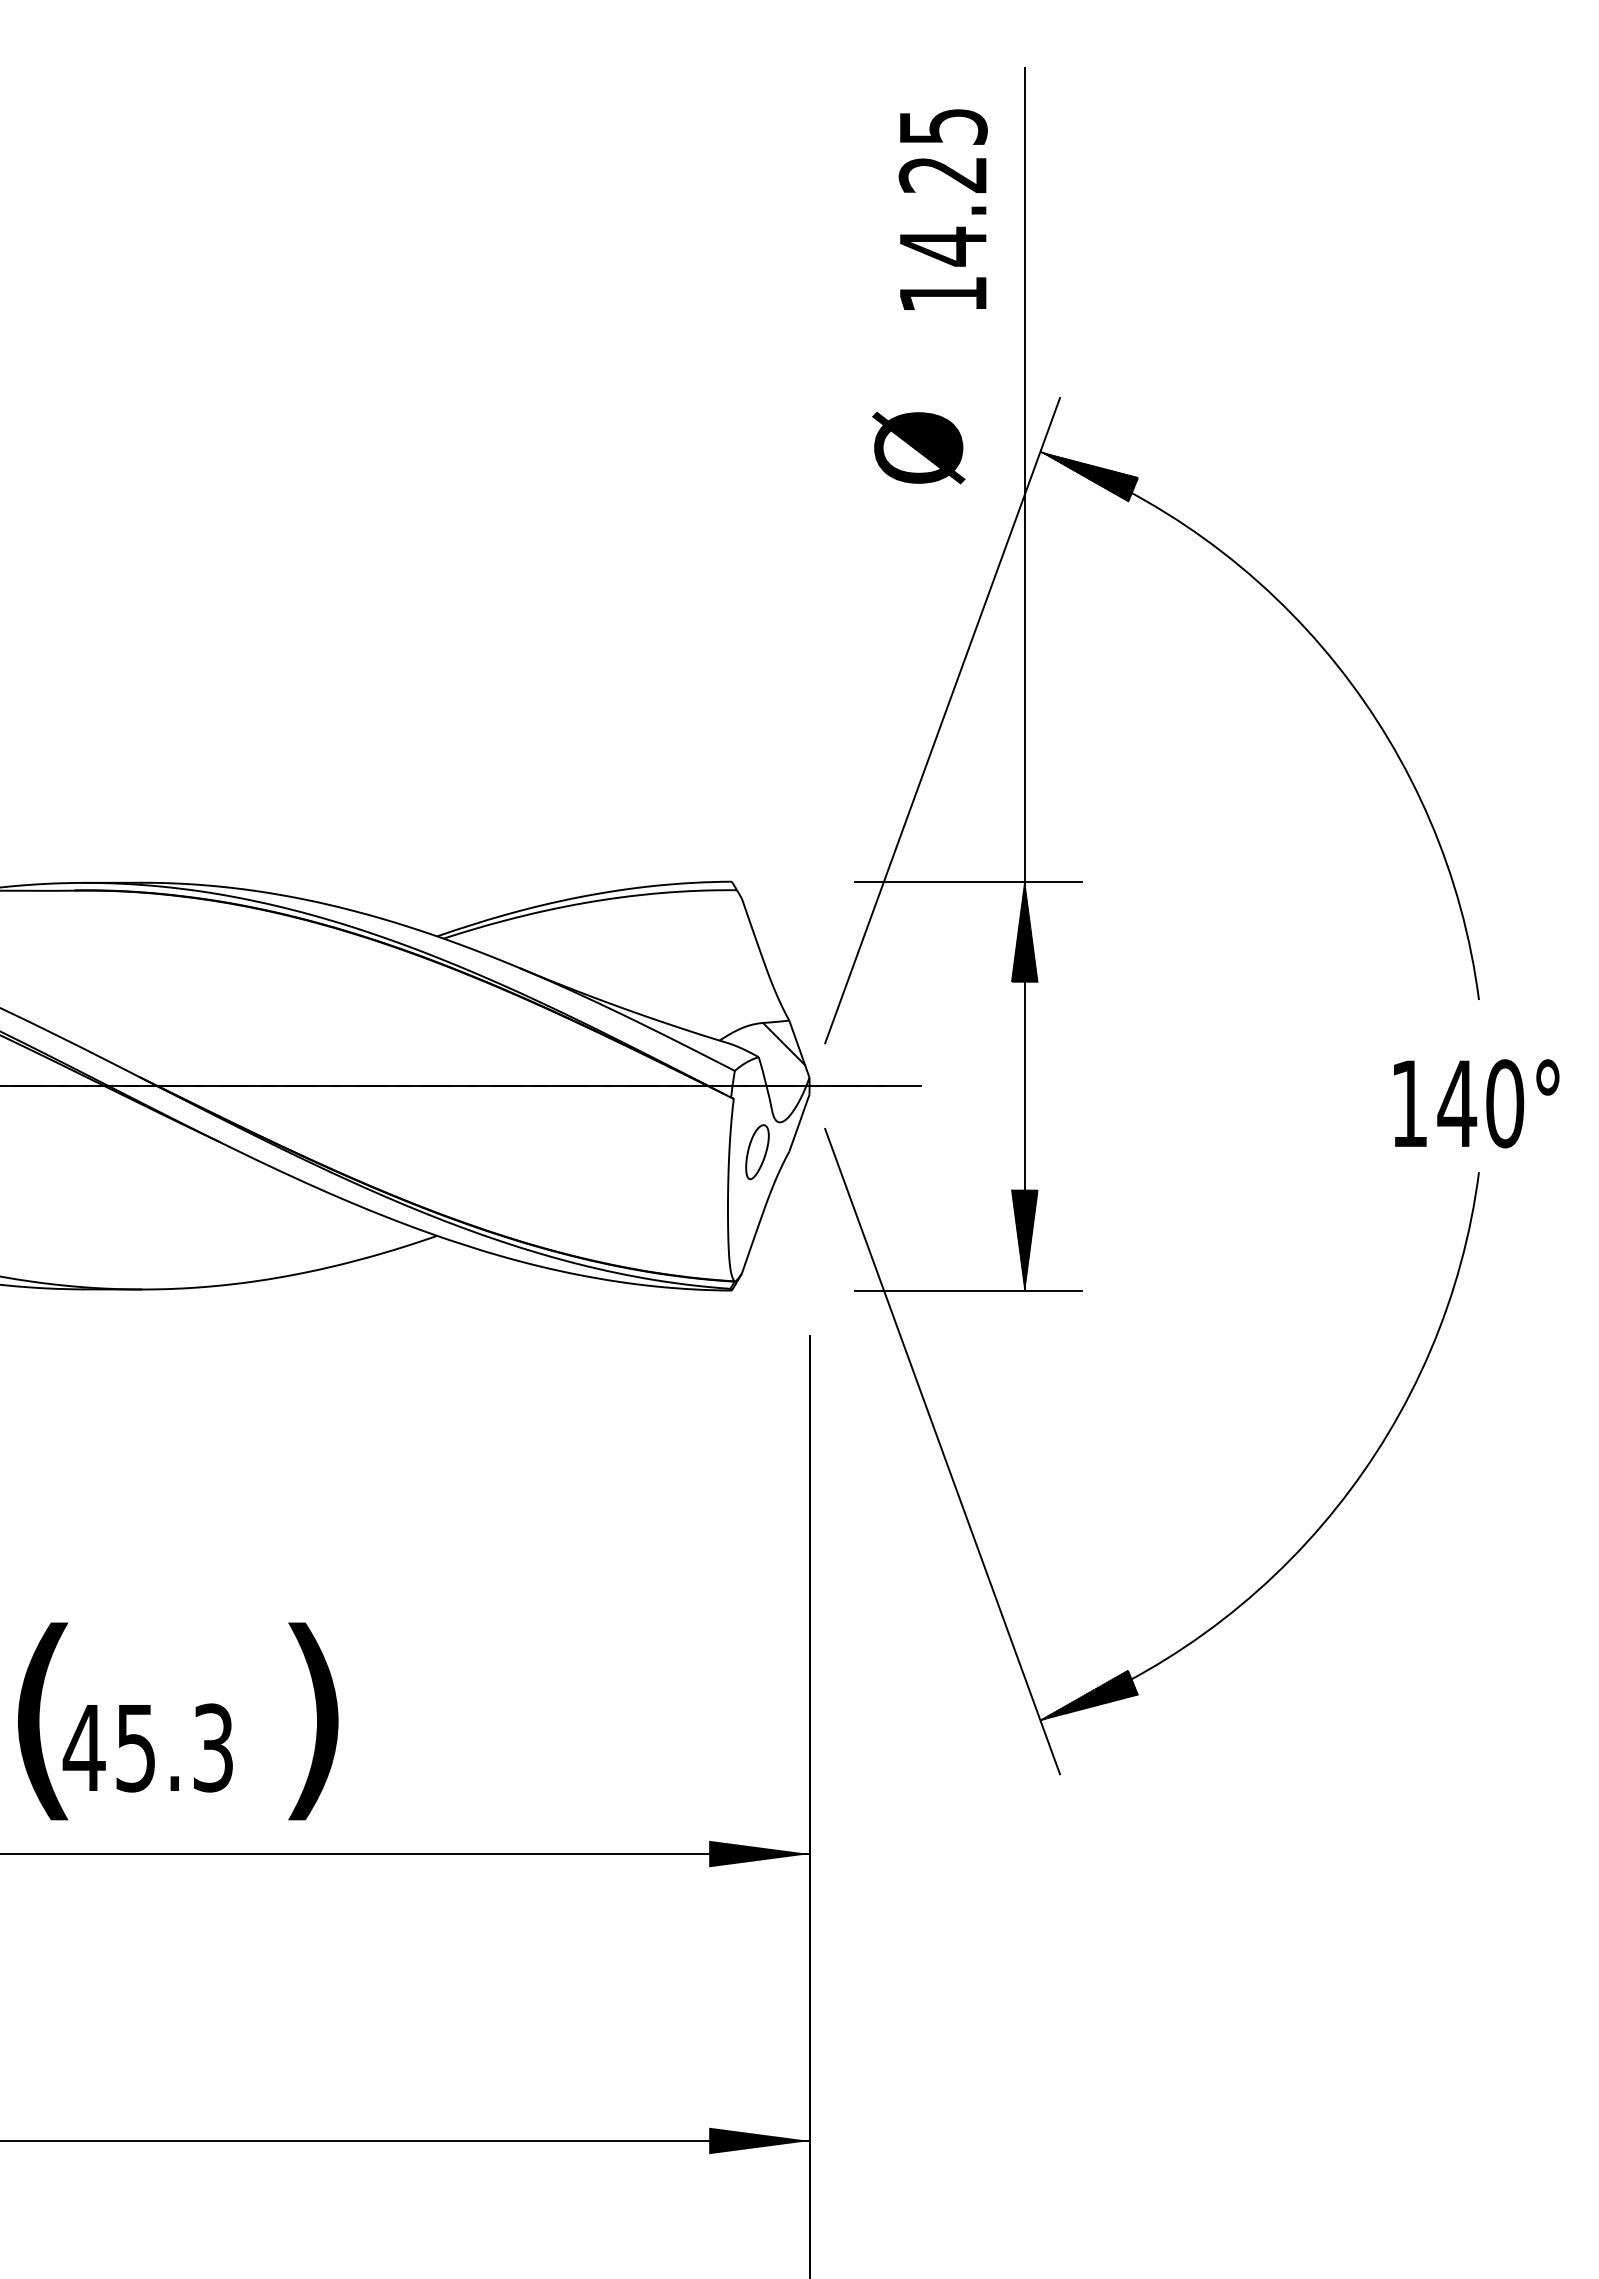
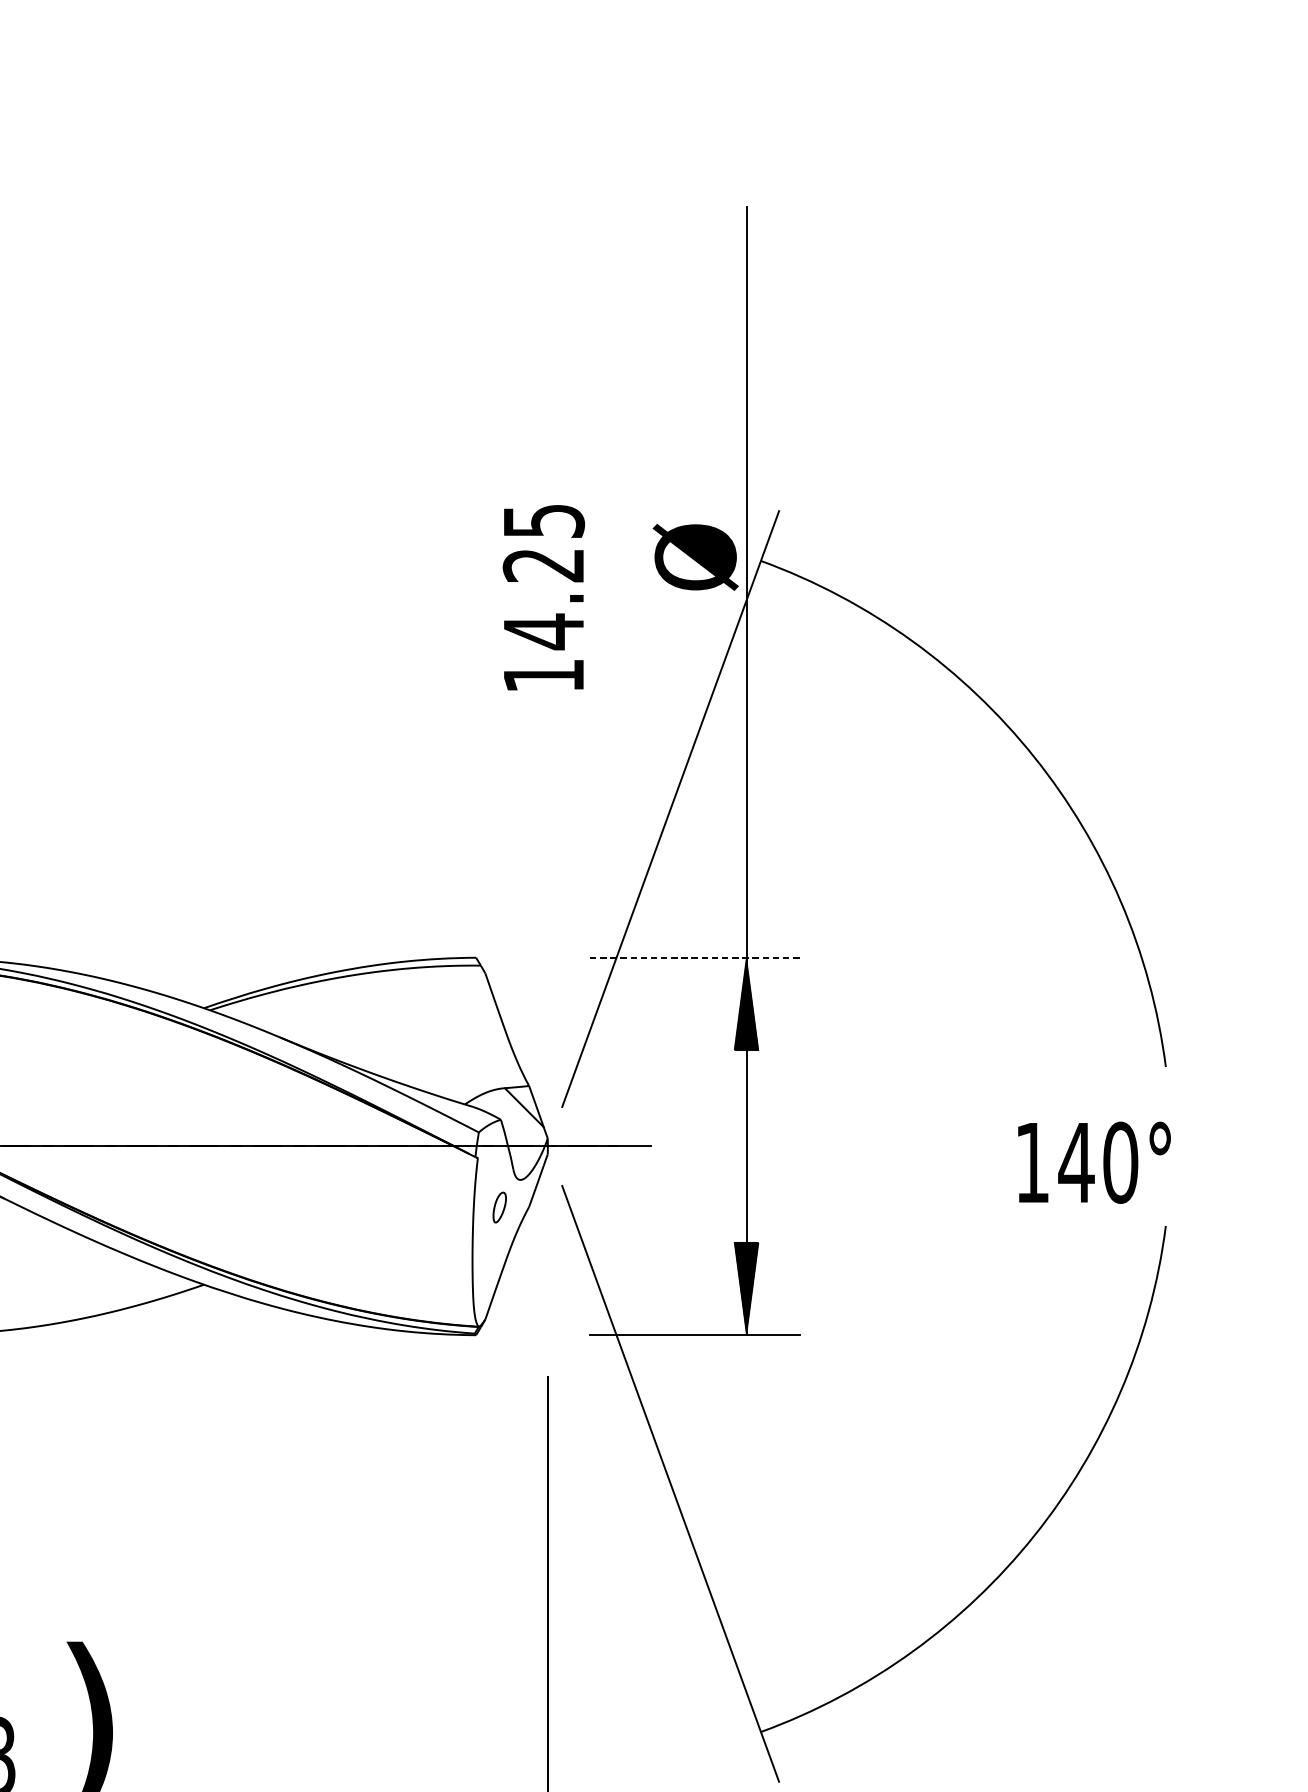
text: (942, 209) -> (543, 597), moved
text: (918, 447) -> (695, 556), moved
hatch: (1089, 476) -> (806, 583), removed
line: (968, 881) -> (694, 957), solid -> dashed
text: (1476, 1103) -> (1094, 1162), moved
part: (757, 1152) -> (499, 1207), size x0.6
hatch: (1089, 1695) -> (806, 1709), removed

